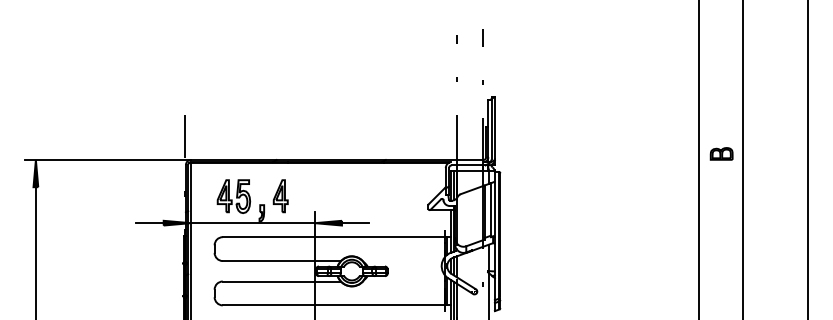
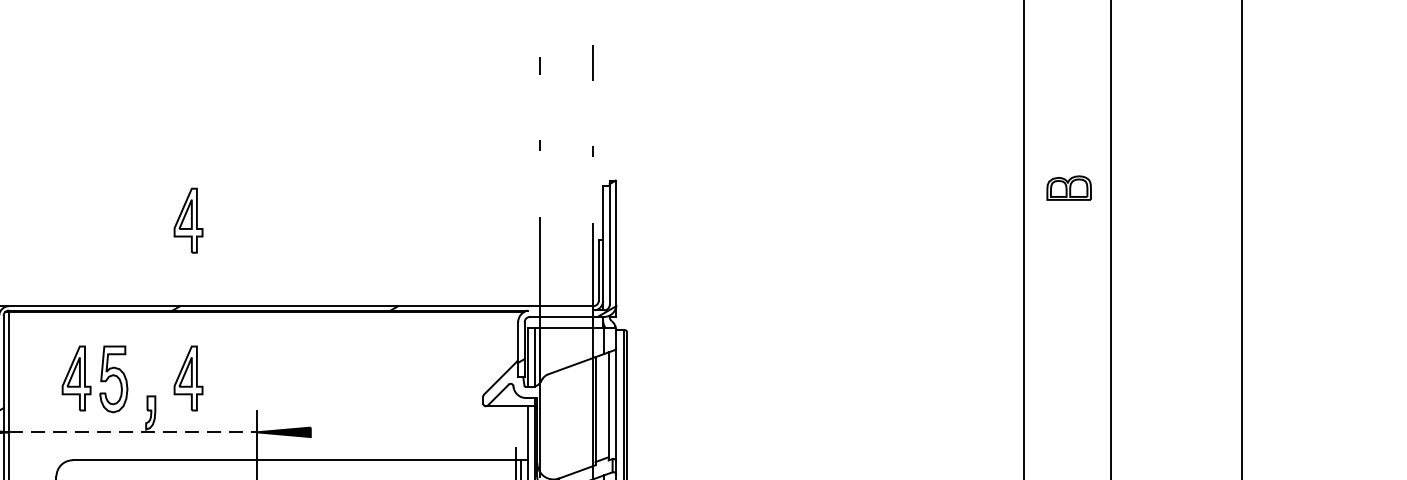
part: (280, 117) -> (187, 221), added
part: (721, 153) -> (1068, 187), moved
line: (252, 223) -> (132, 432), solid -> dashed
line: (355, 223) -> (337, 432), removed

